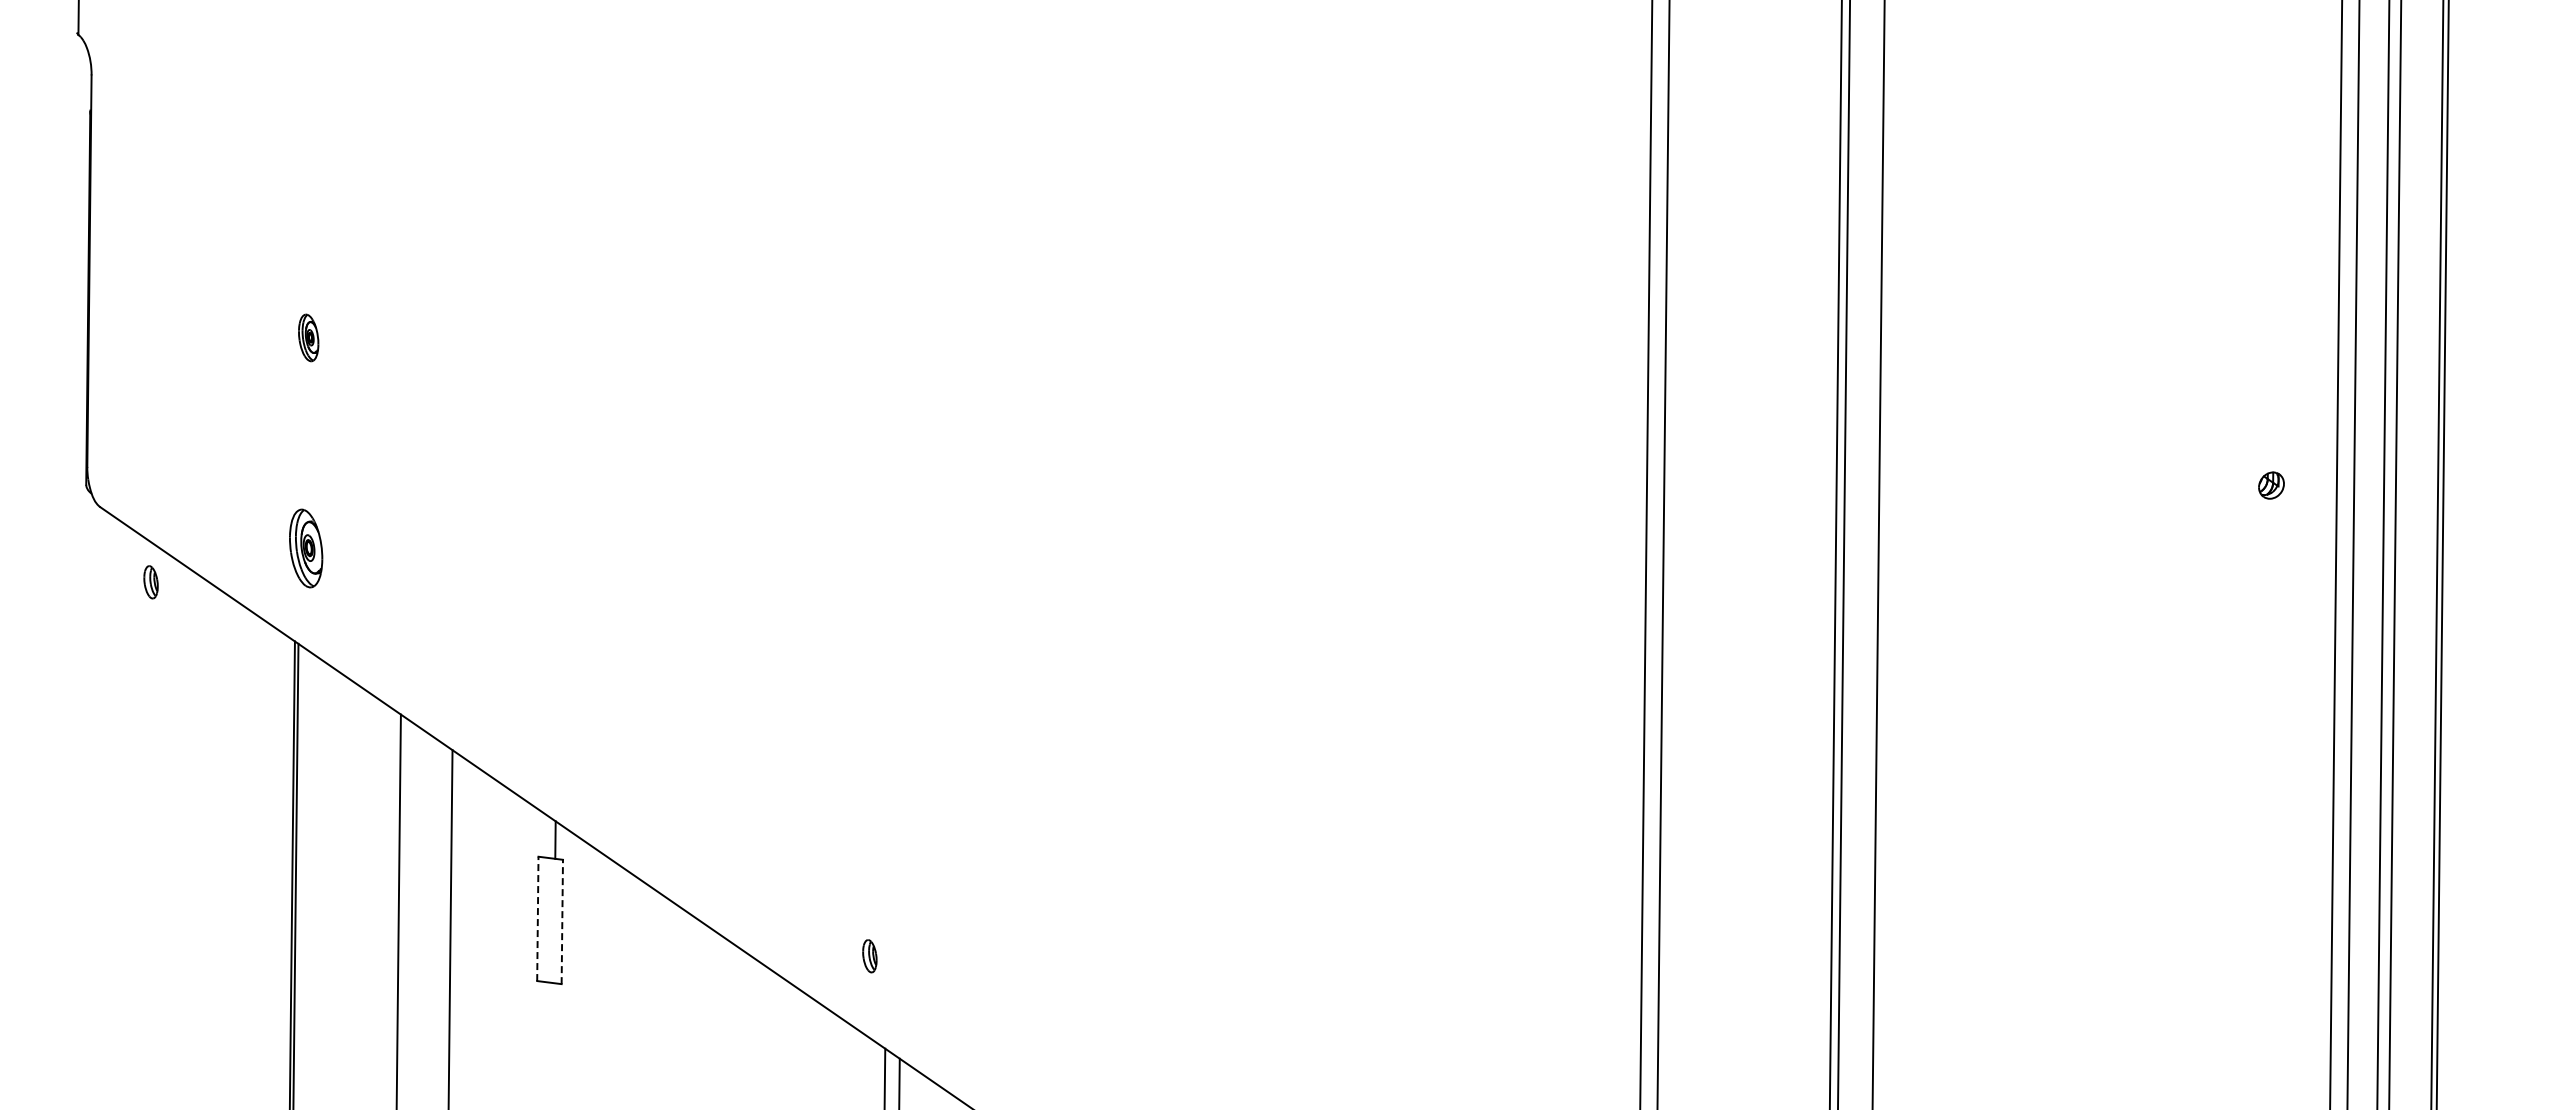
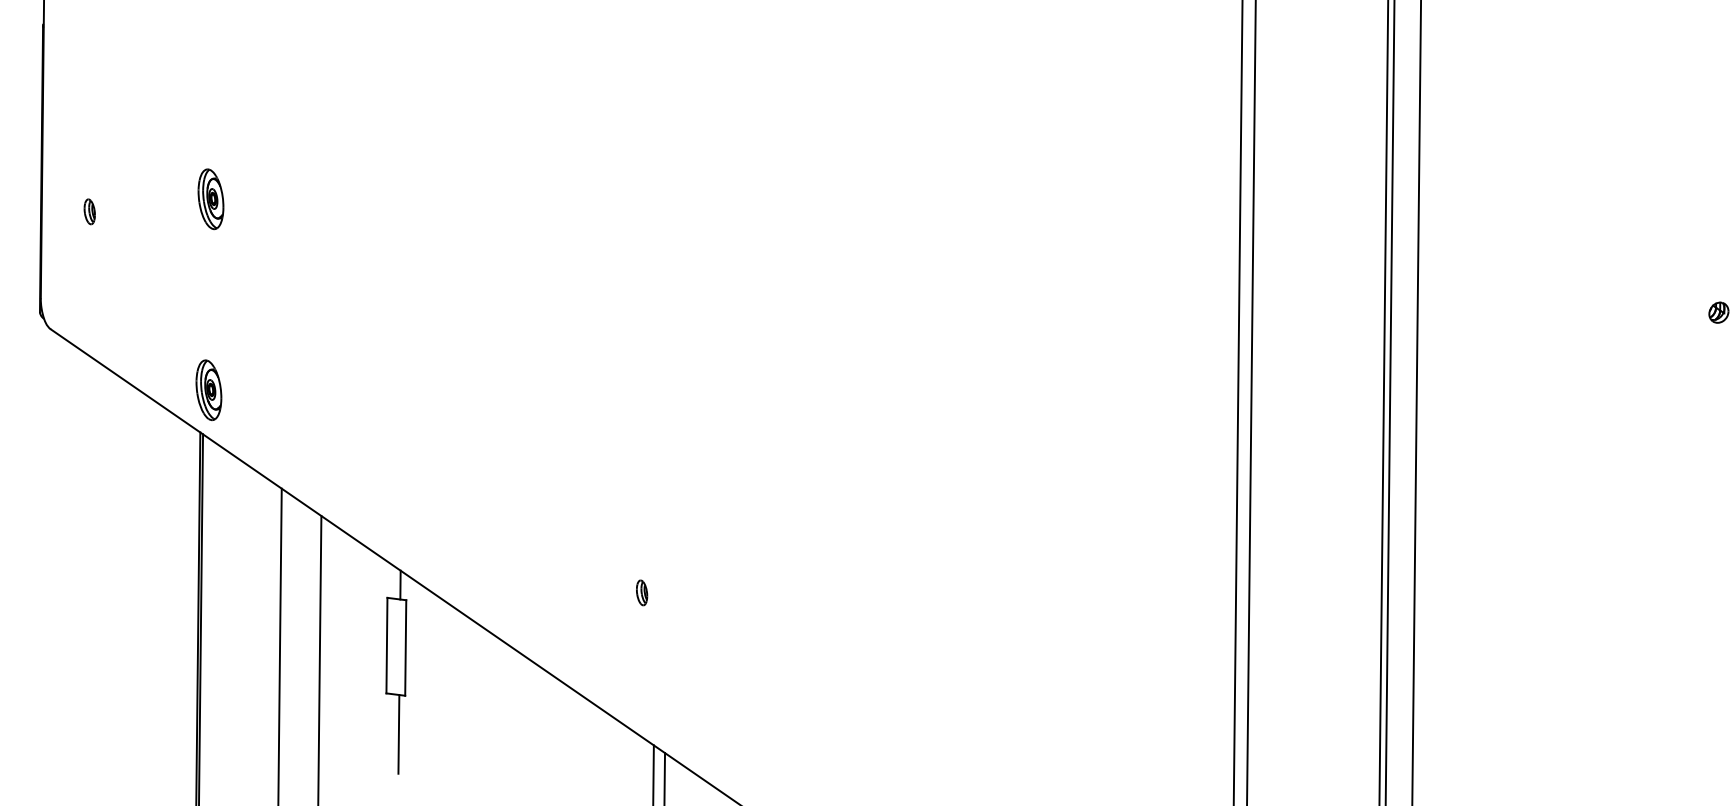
part: (308, 337) -> (210, 198), size x1.67
part: (306, 548) -> (209, 390), moved
part: (150, 582) -> (89, 212), moved
line: (537, 918) -> (386, 645), dashed -> solid
line: (562, 921) -> (405, 647), dashed -> solid
part: (869, 956) -> (641, 593), moved
line: (552, 1034) -> (398, 734), added

